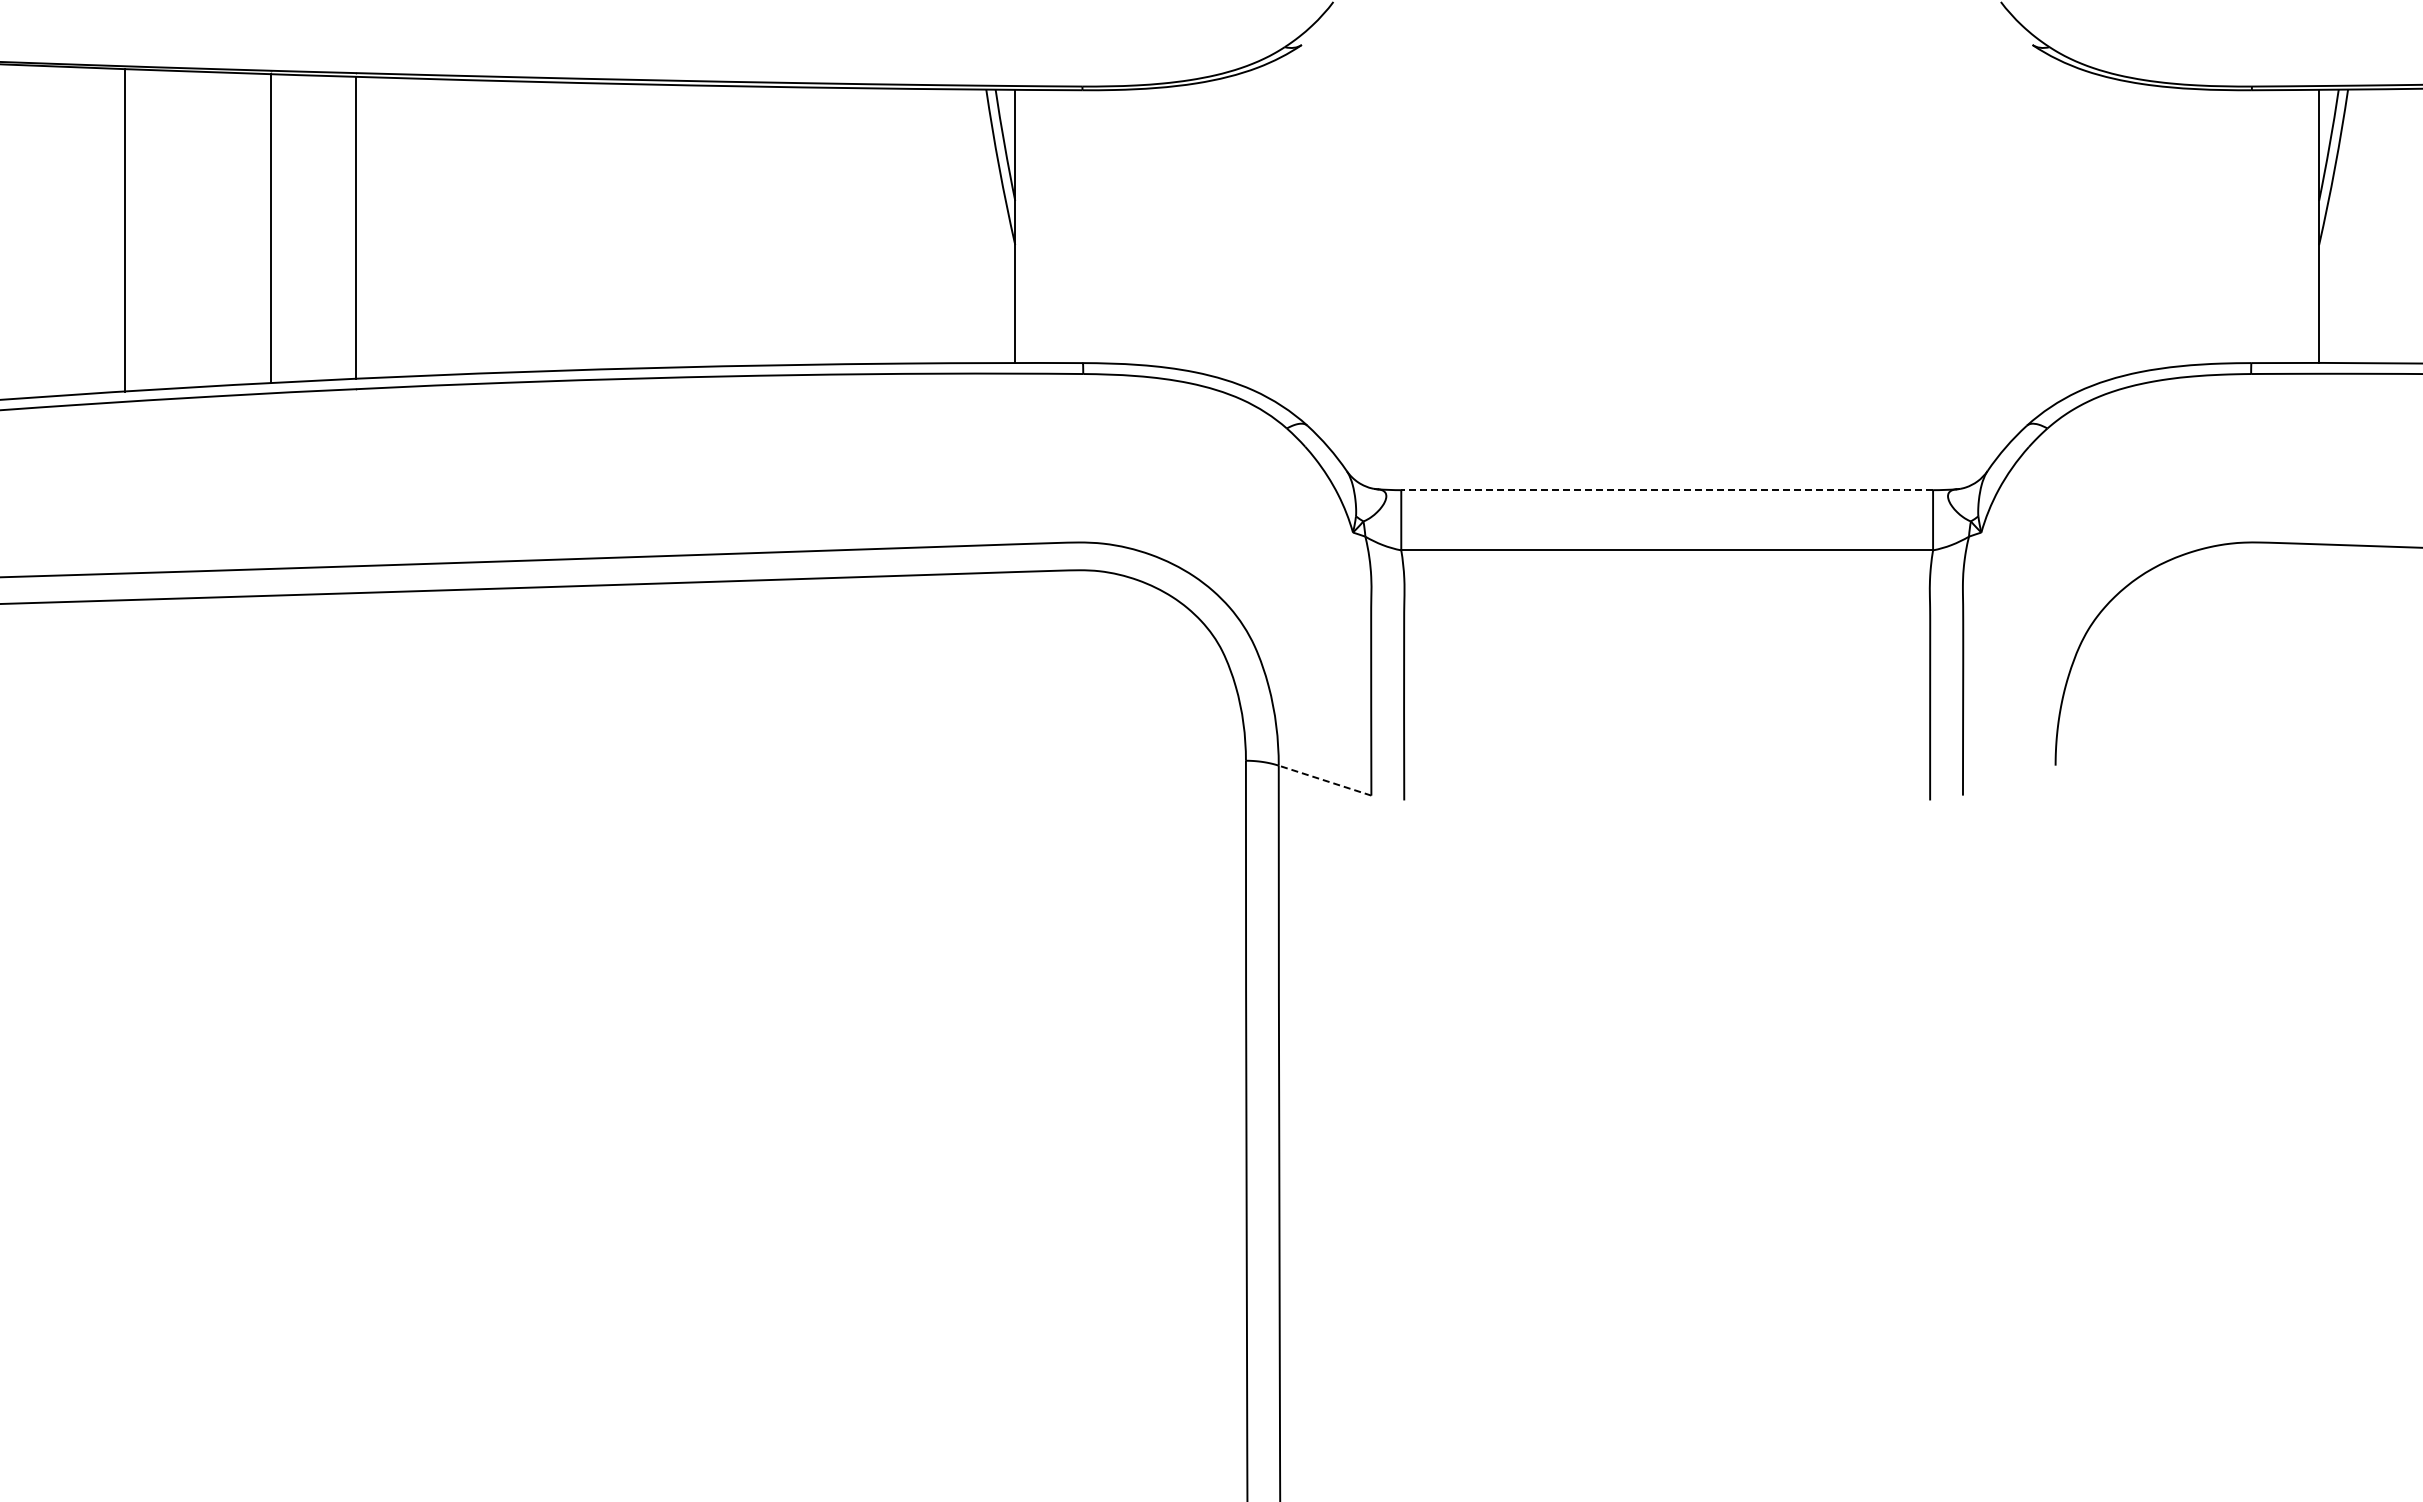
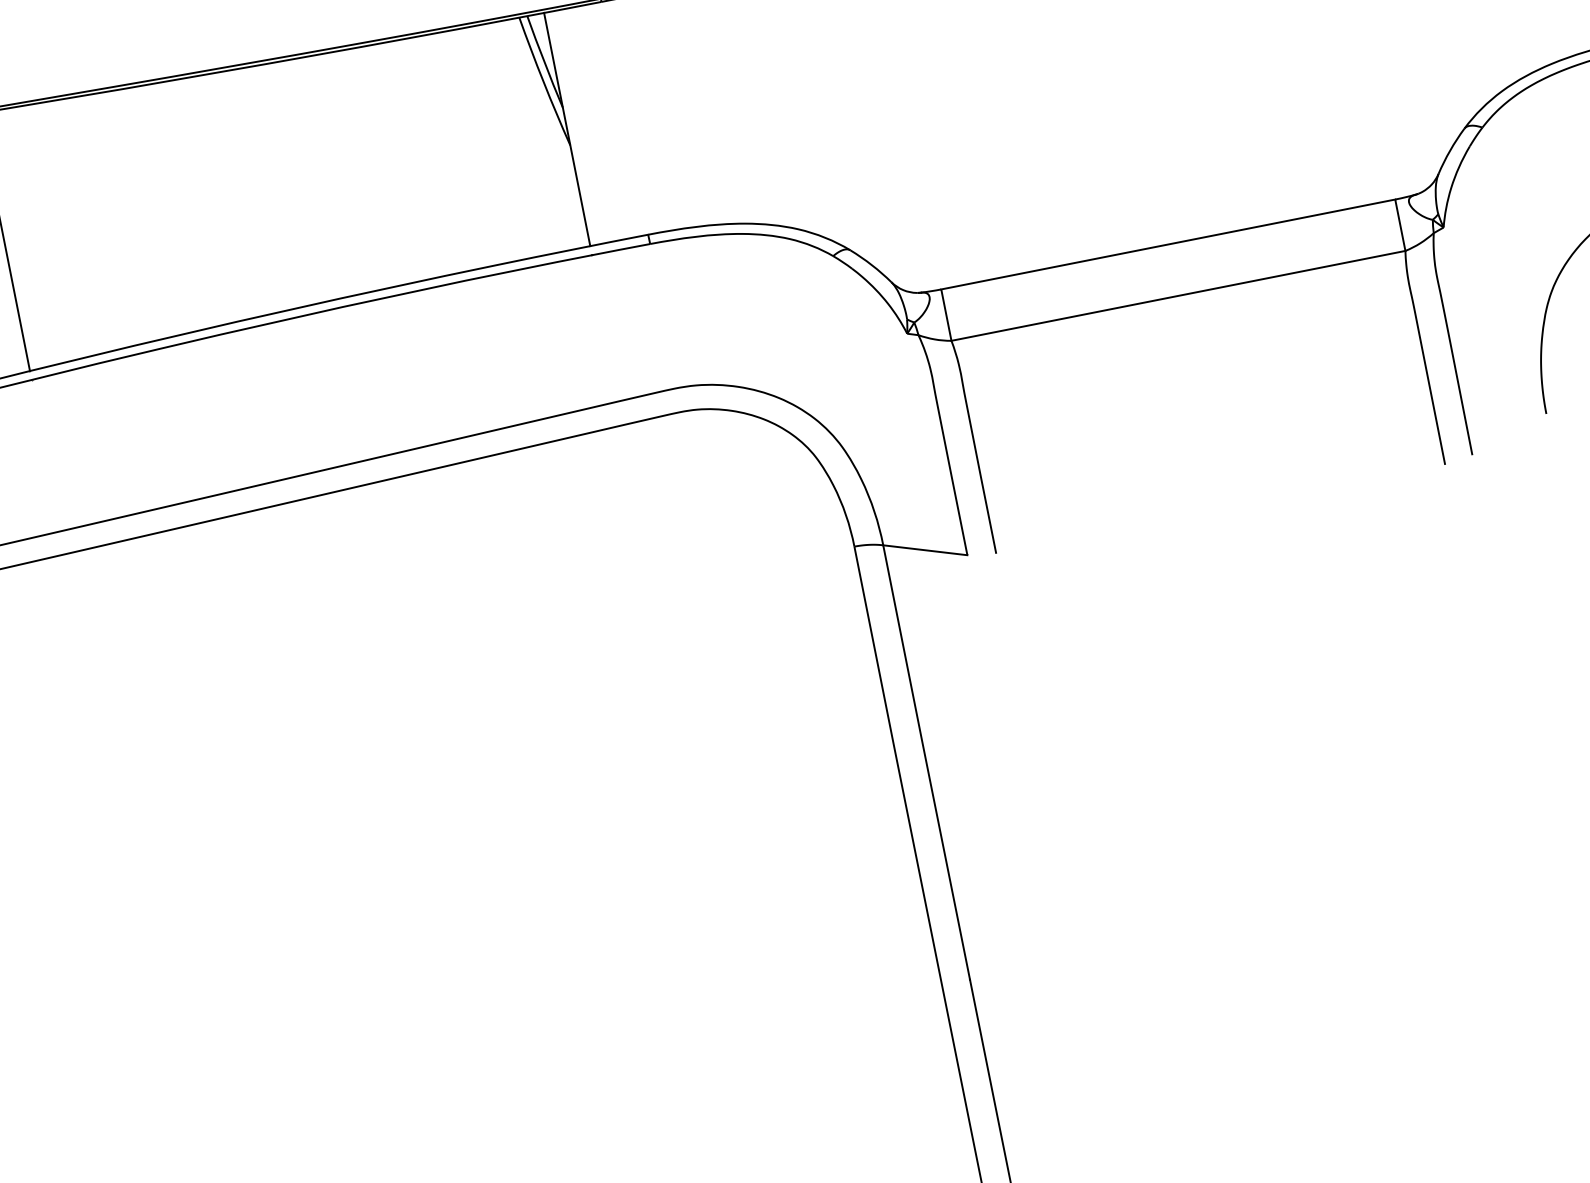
line: (1667, 490) -> (1168, 244), dashed -> solid
line: (1325, 780) -> (925, 550), dashed -> solid

